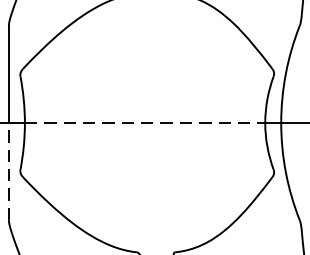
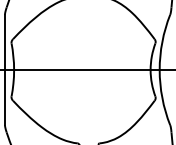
line: (145, 122) -> (82, 69), dashed -> solid
line: (9, 171) -> (5, 97), dashed -> solid

